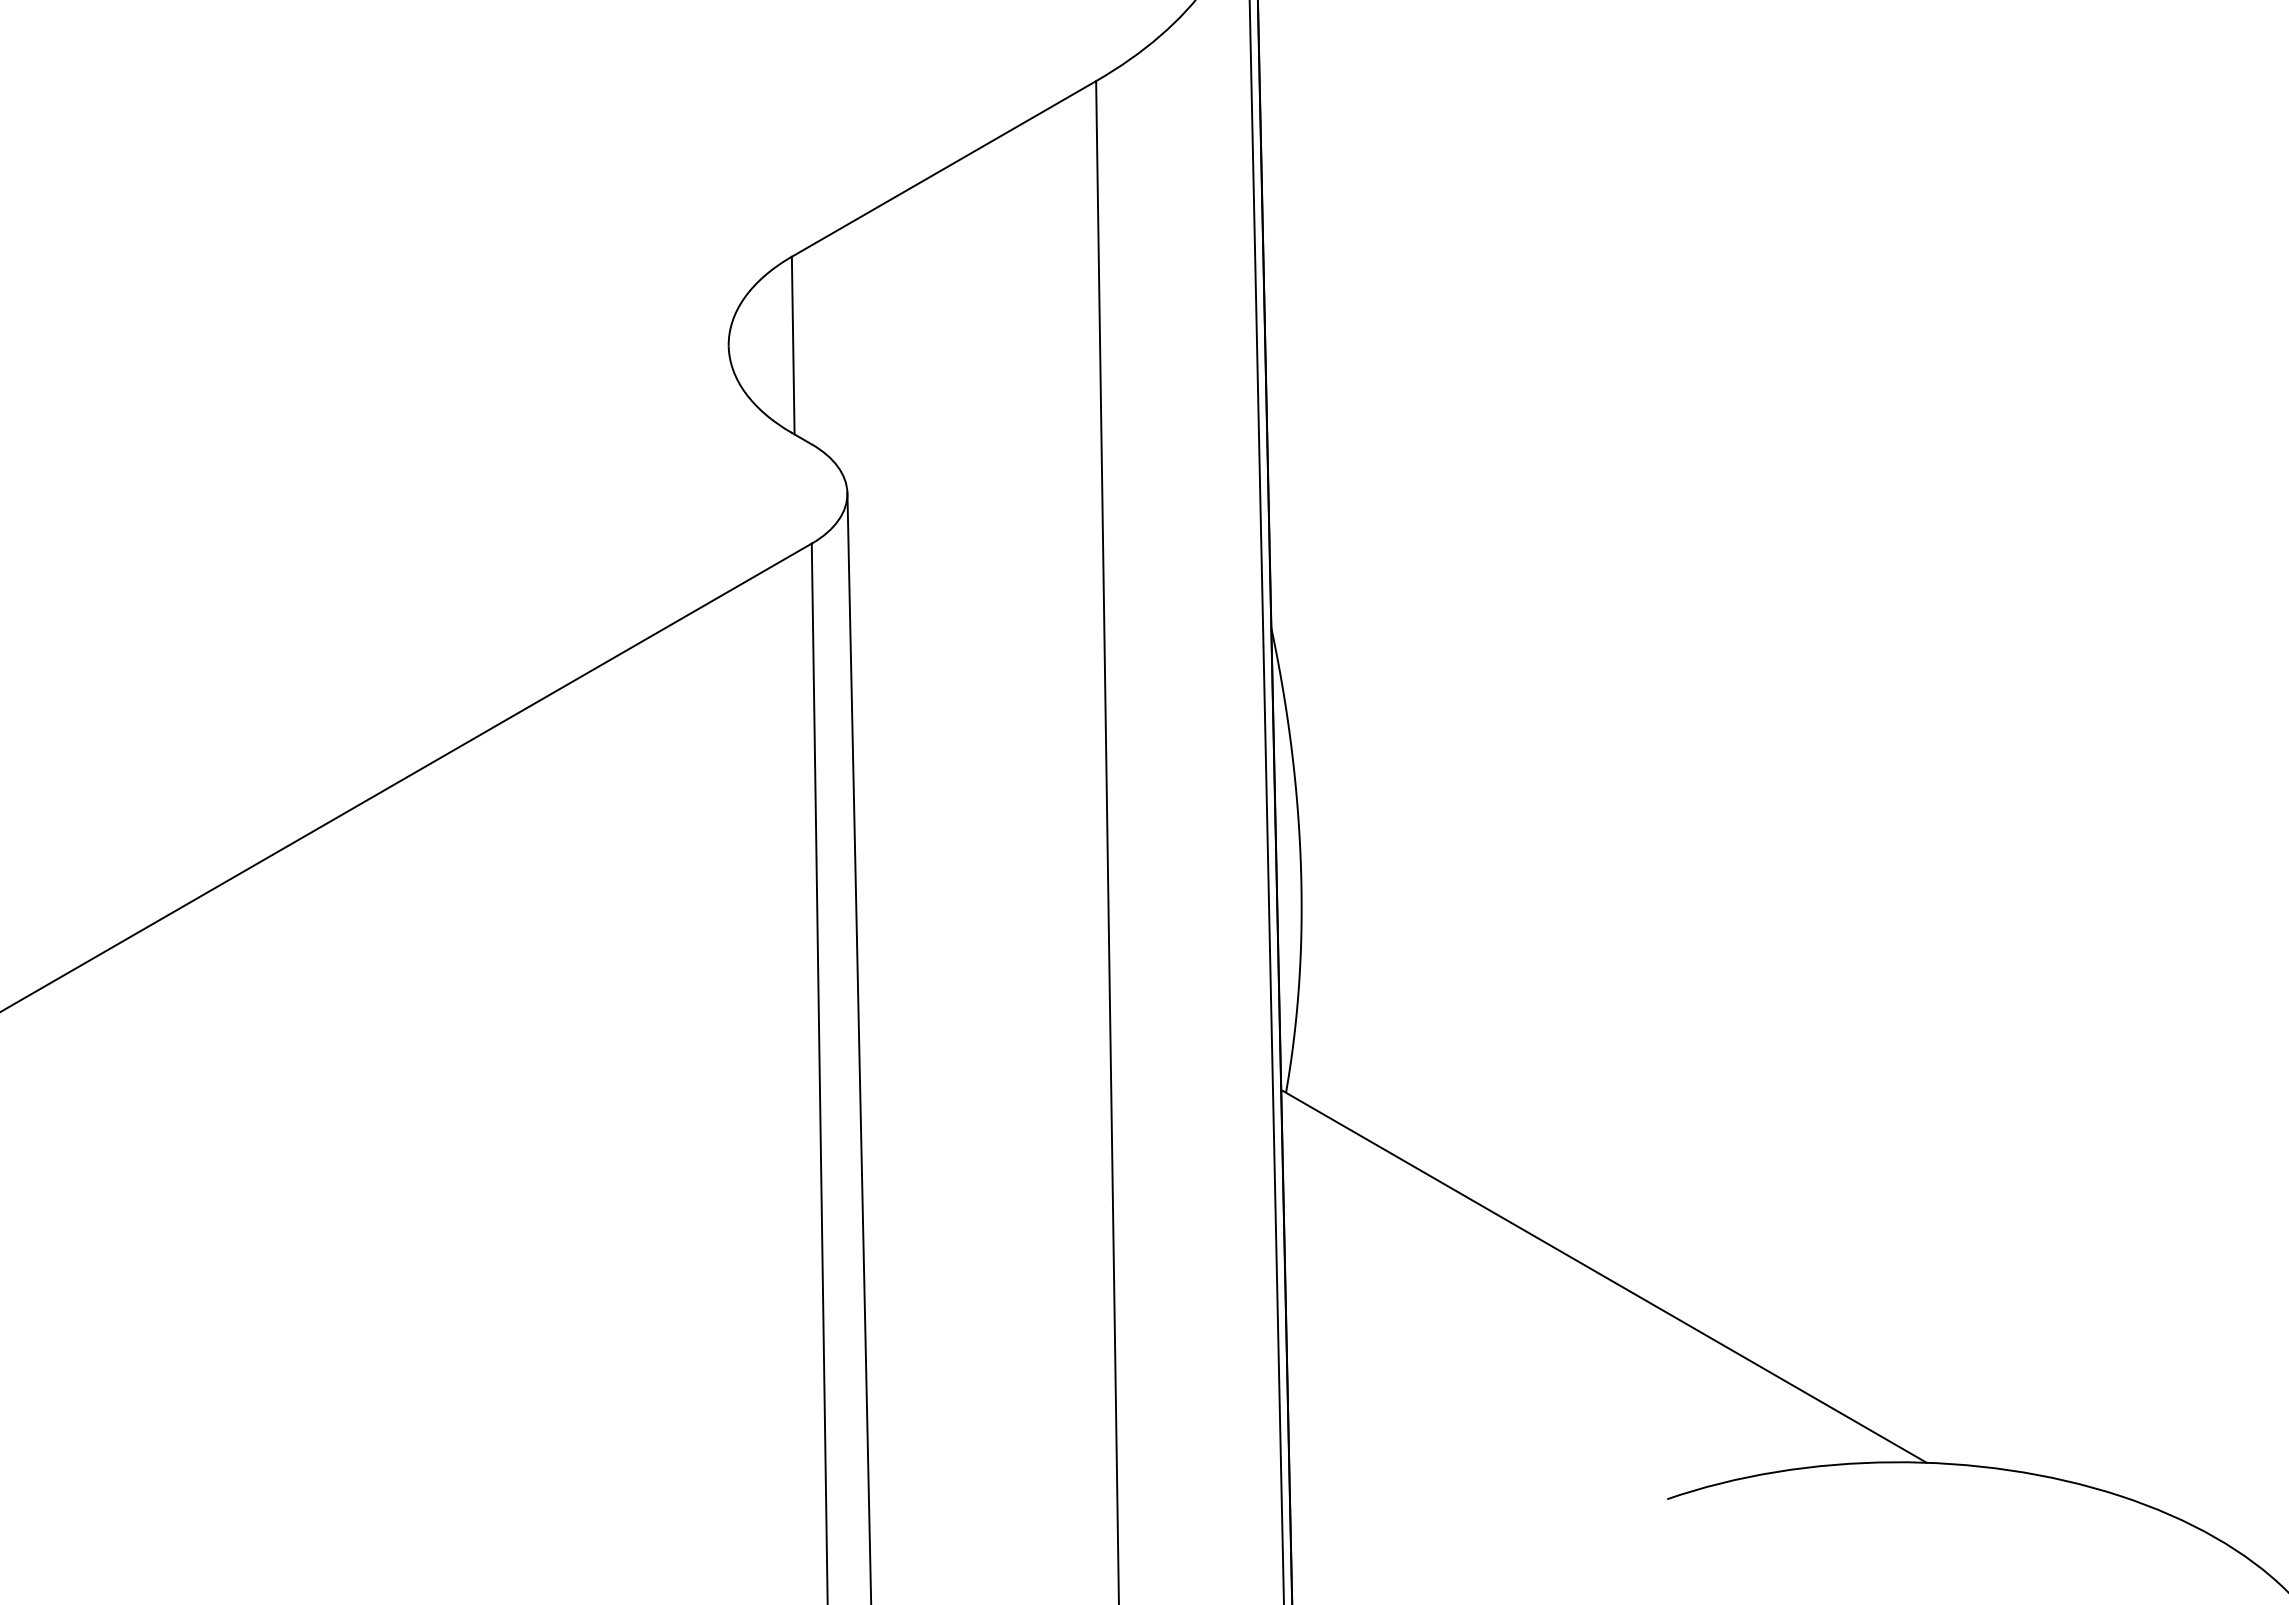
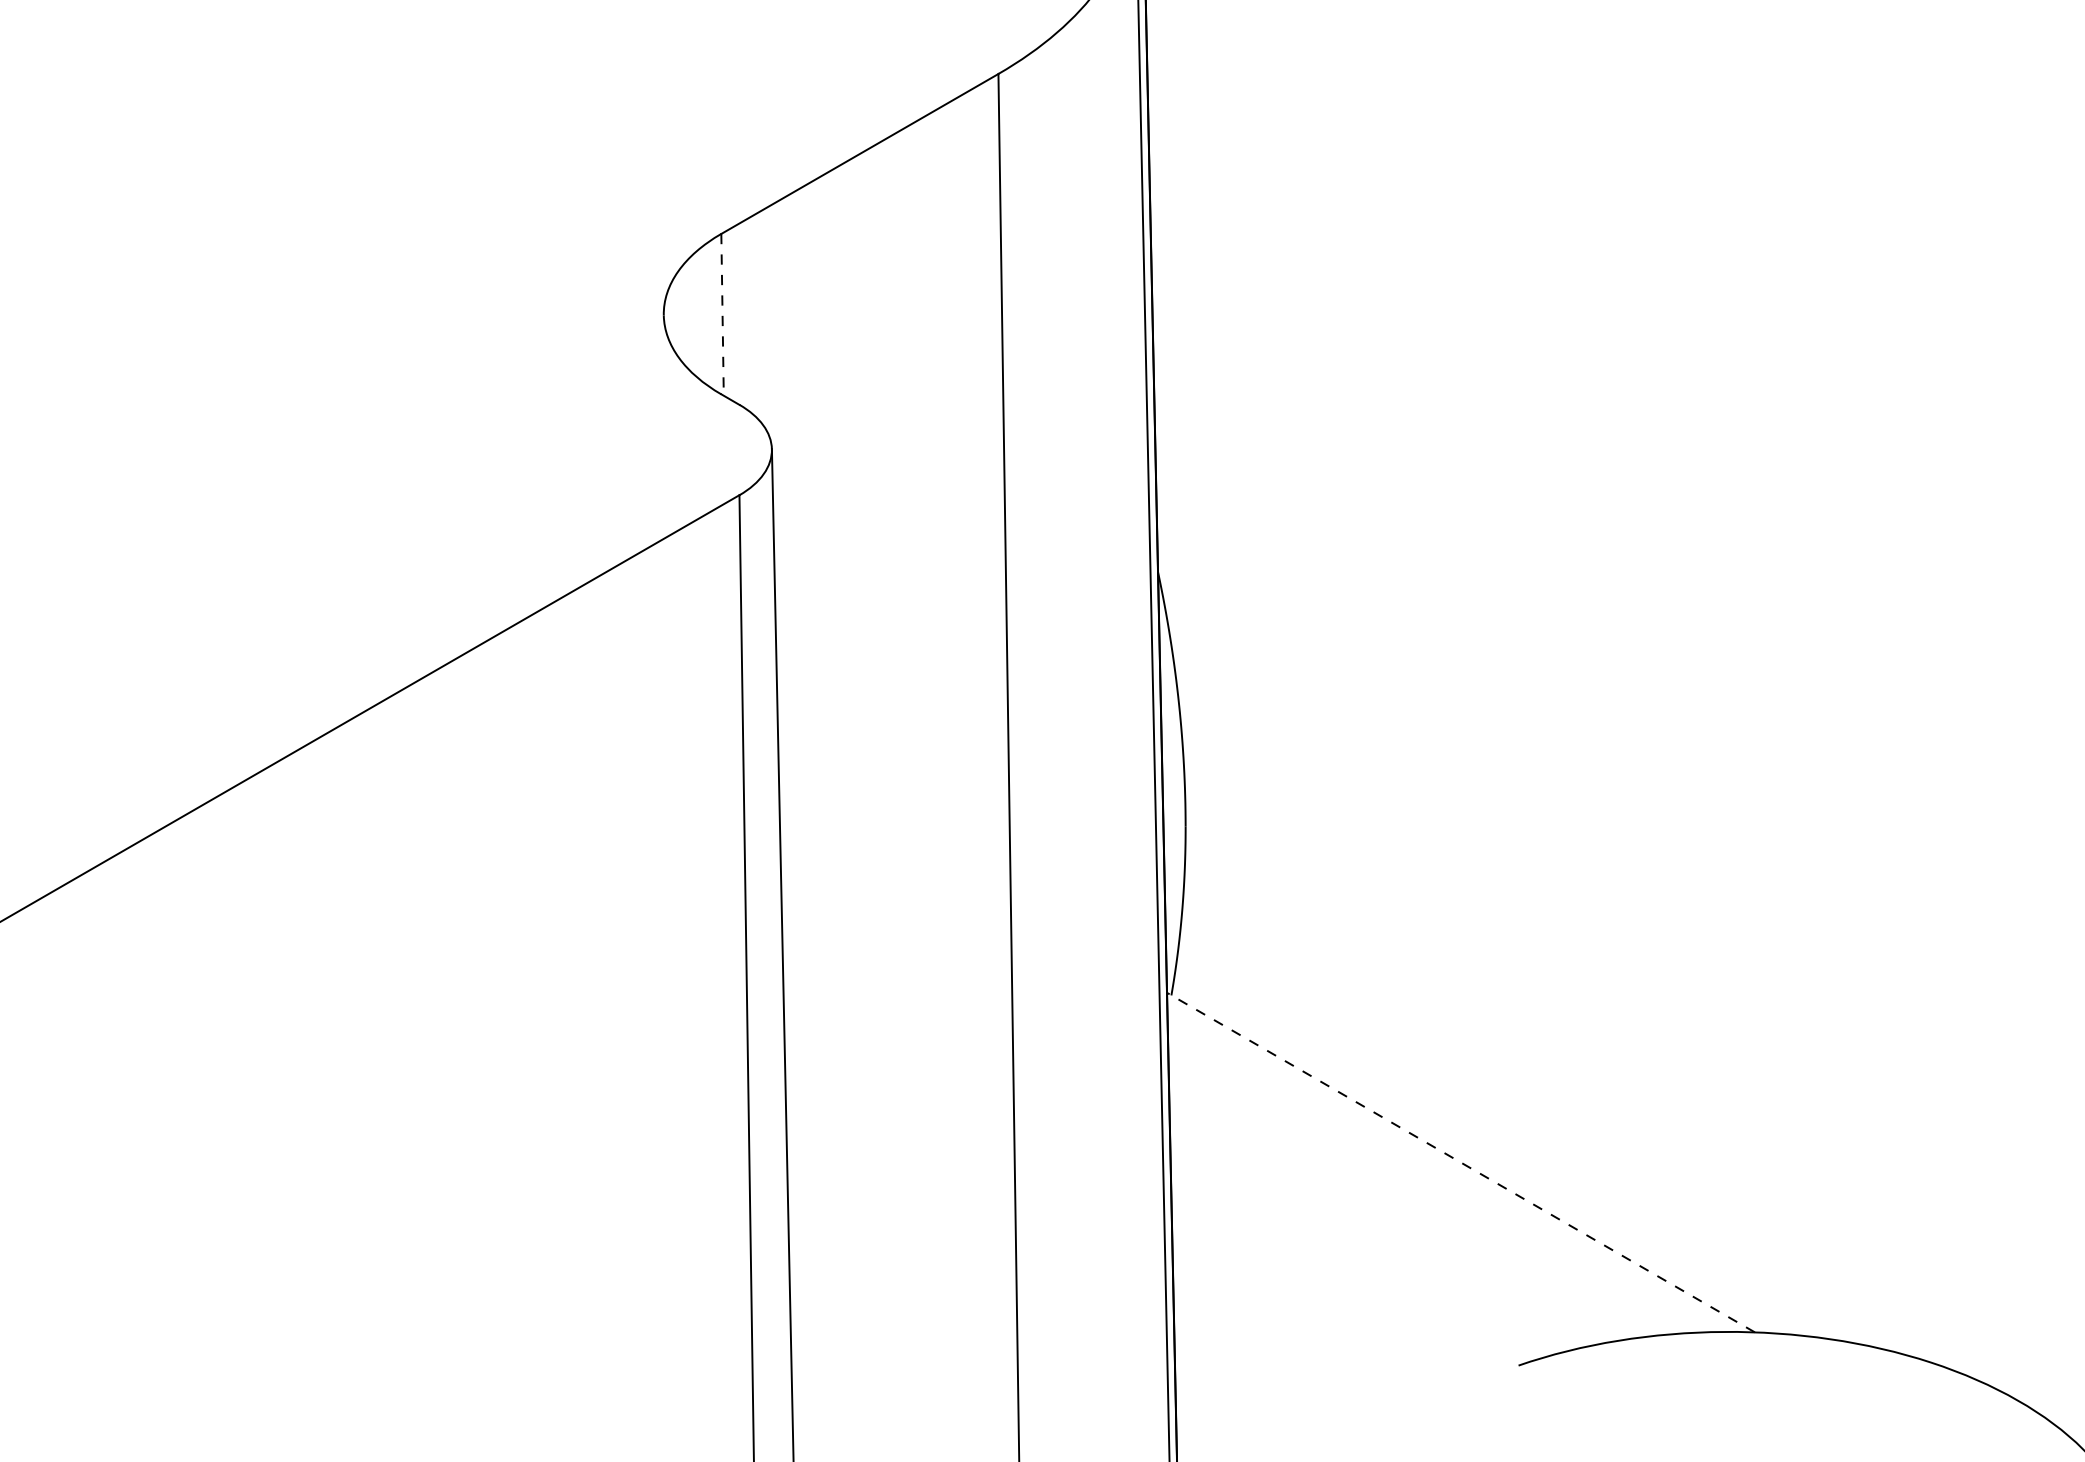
line: (793, 345) -> (722, 314), solid -> dashed
line: (1604, 1276) -> (1461, 1162), solid -> dashed

